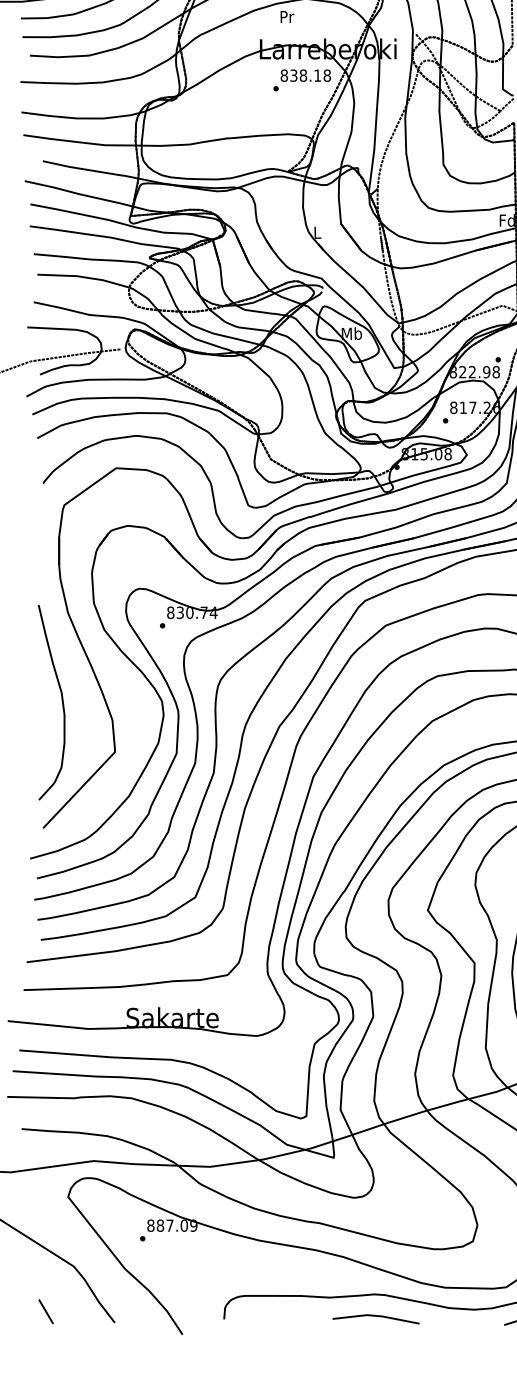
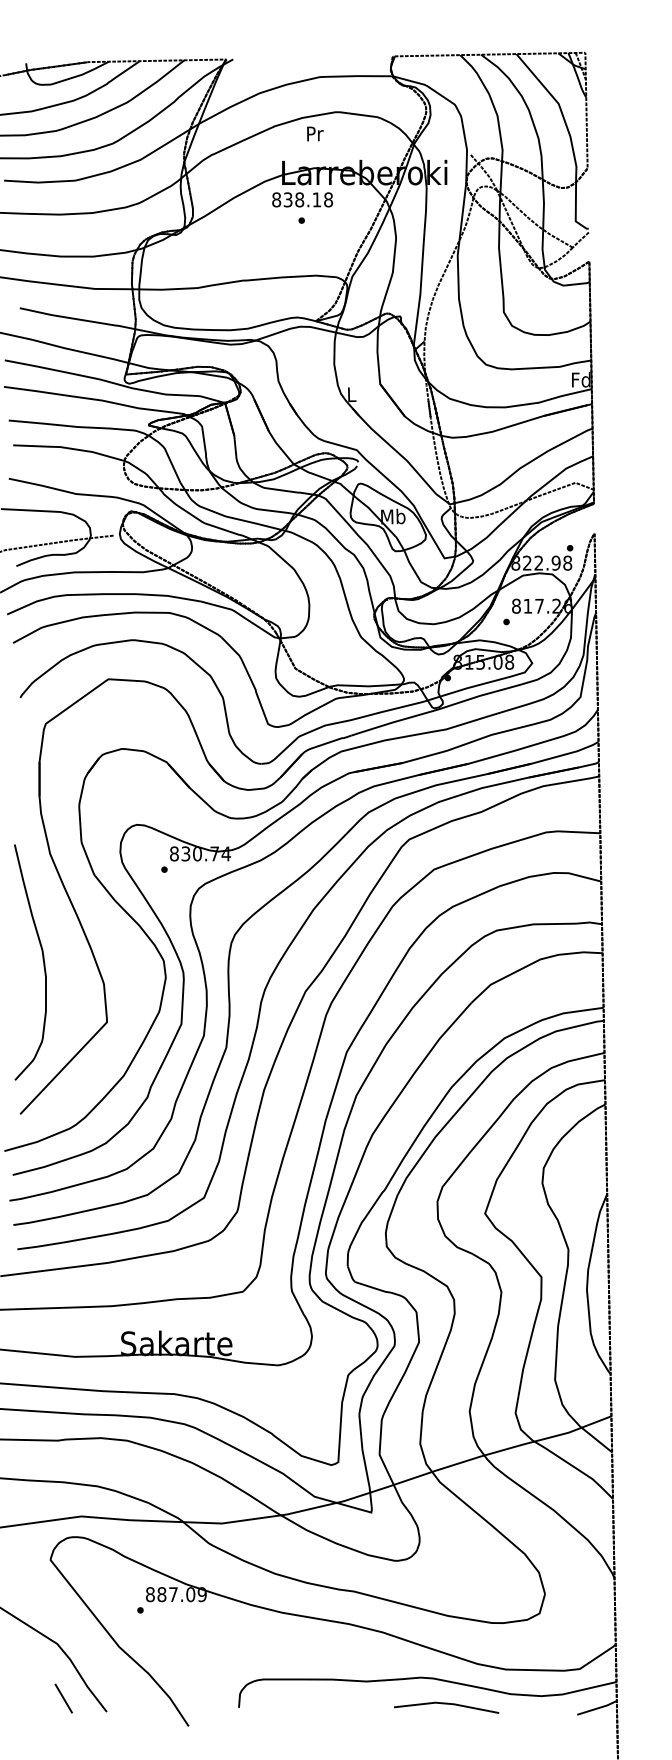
text: (305, 75) -> (302, 199), moved
line: (45, 1311) -> (63, 1698), moved
line: (376, 1316) -> (446, 1704), moved

